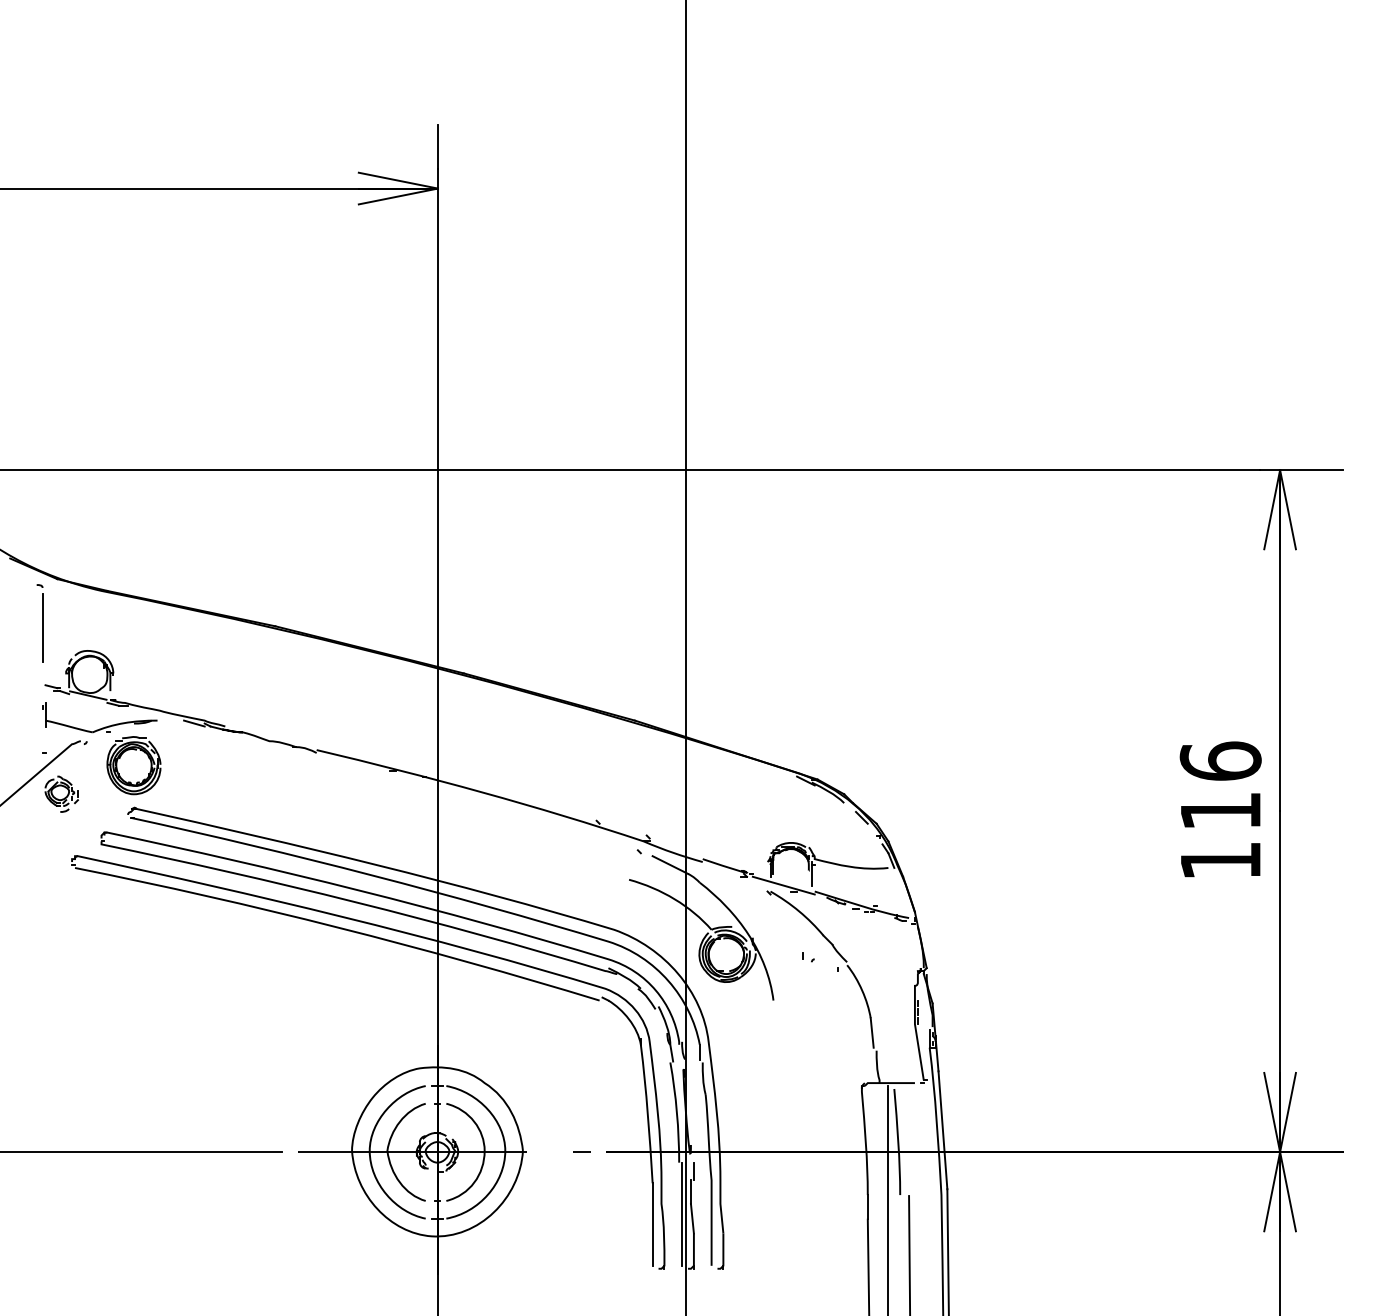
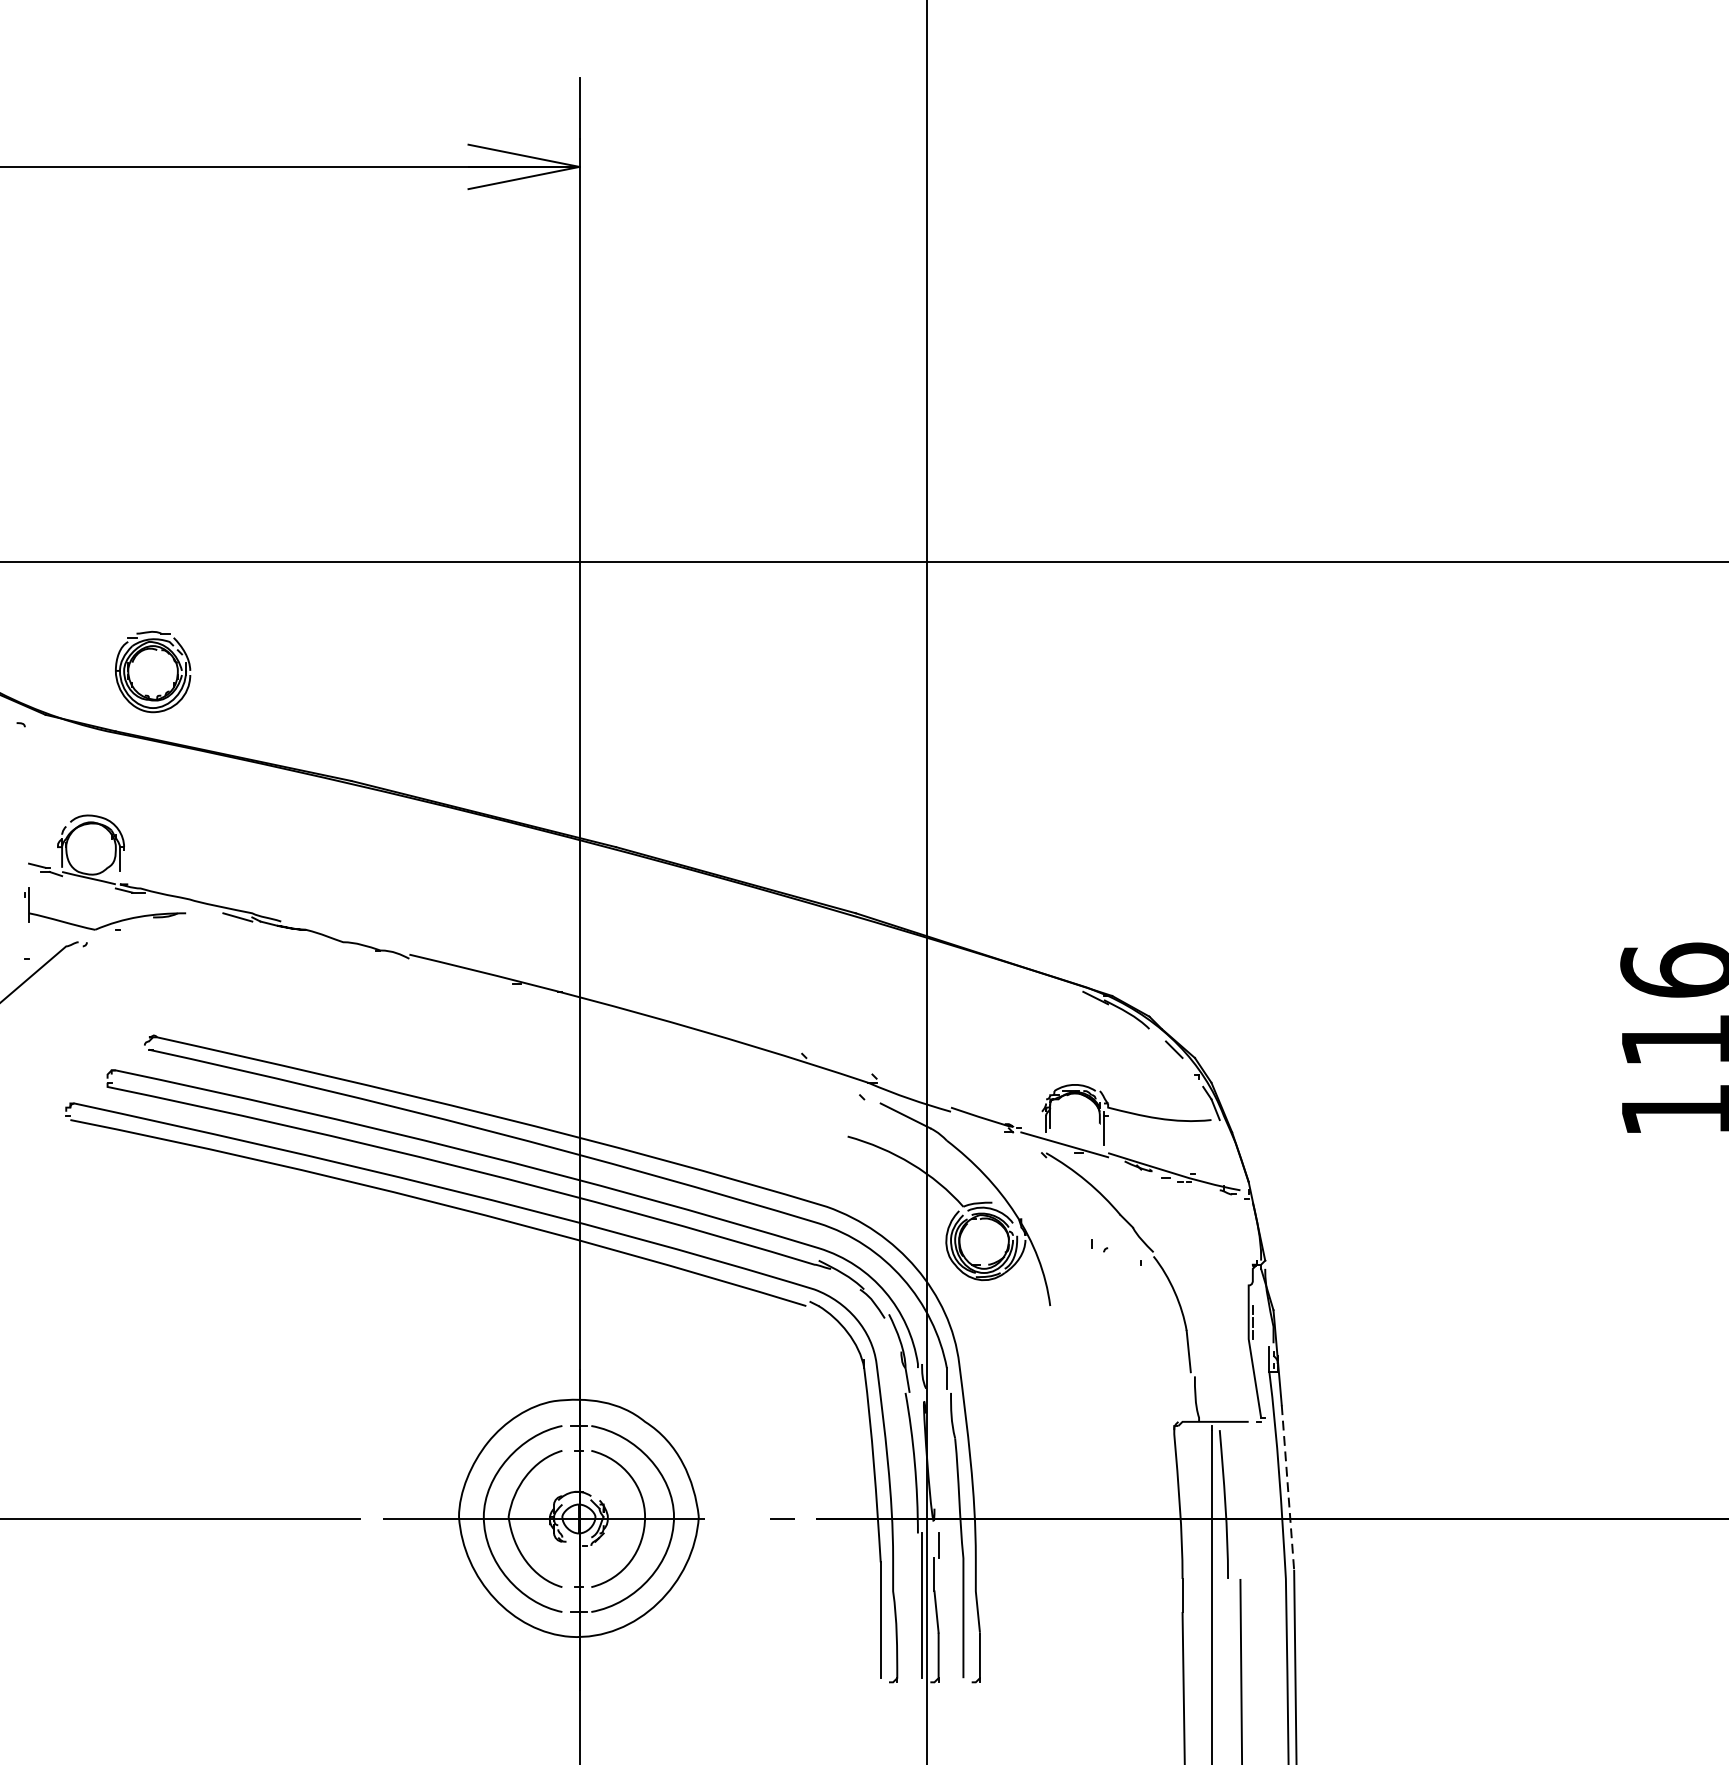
line: (42, 627) -> (24, 782), removed
part: (133, 765) -> (152, 671), moved
part: (61, 793) -> (51, 1015), removed
line: (942, 1130) -> (1287, 1488), solid -> dashed

